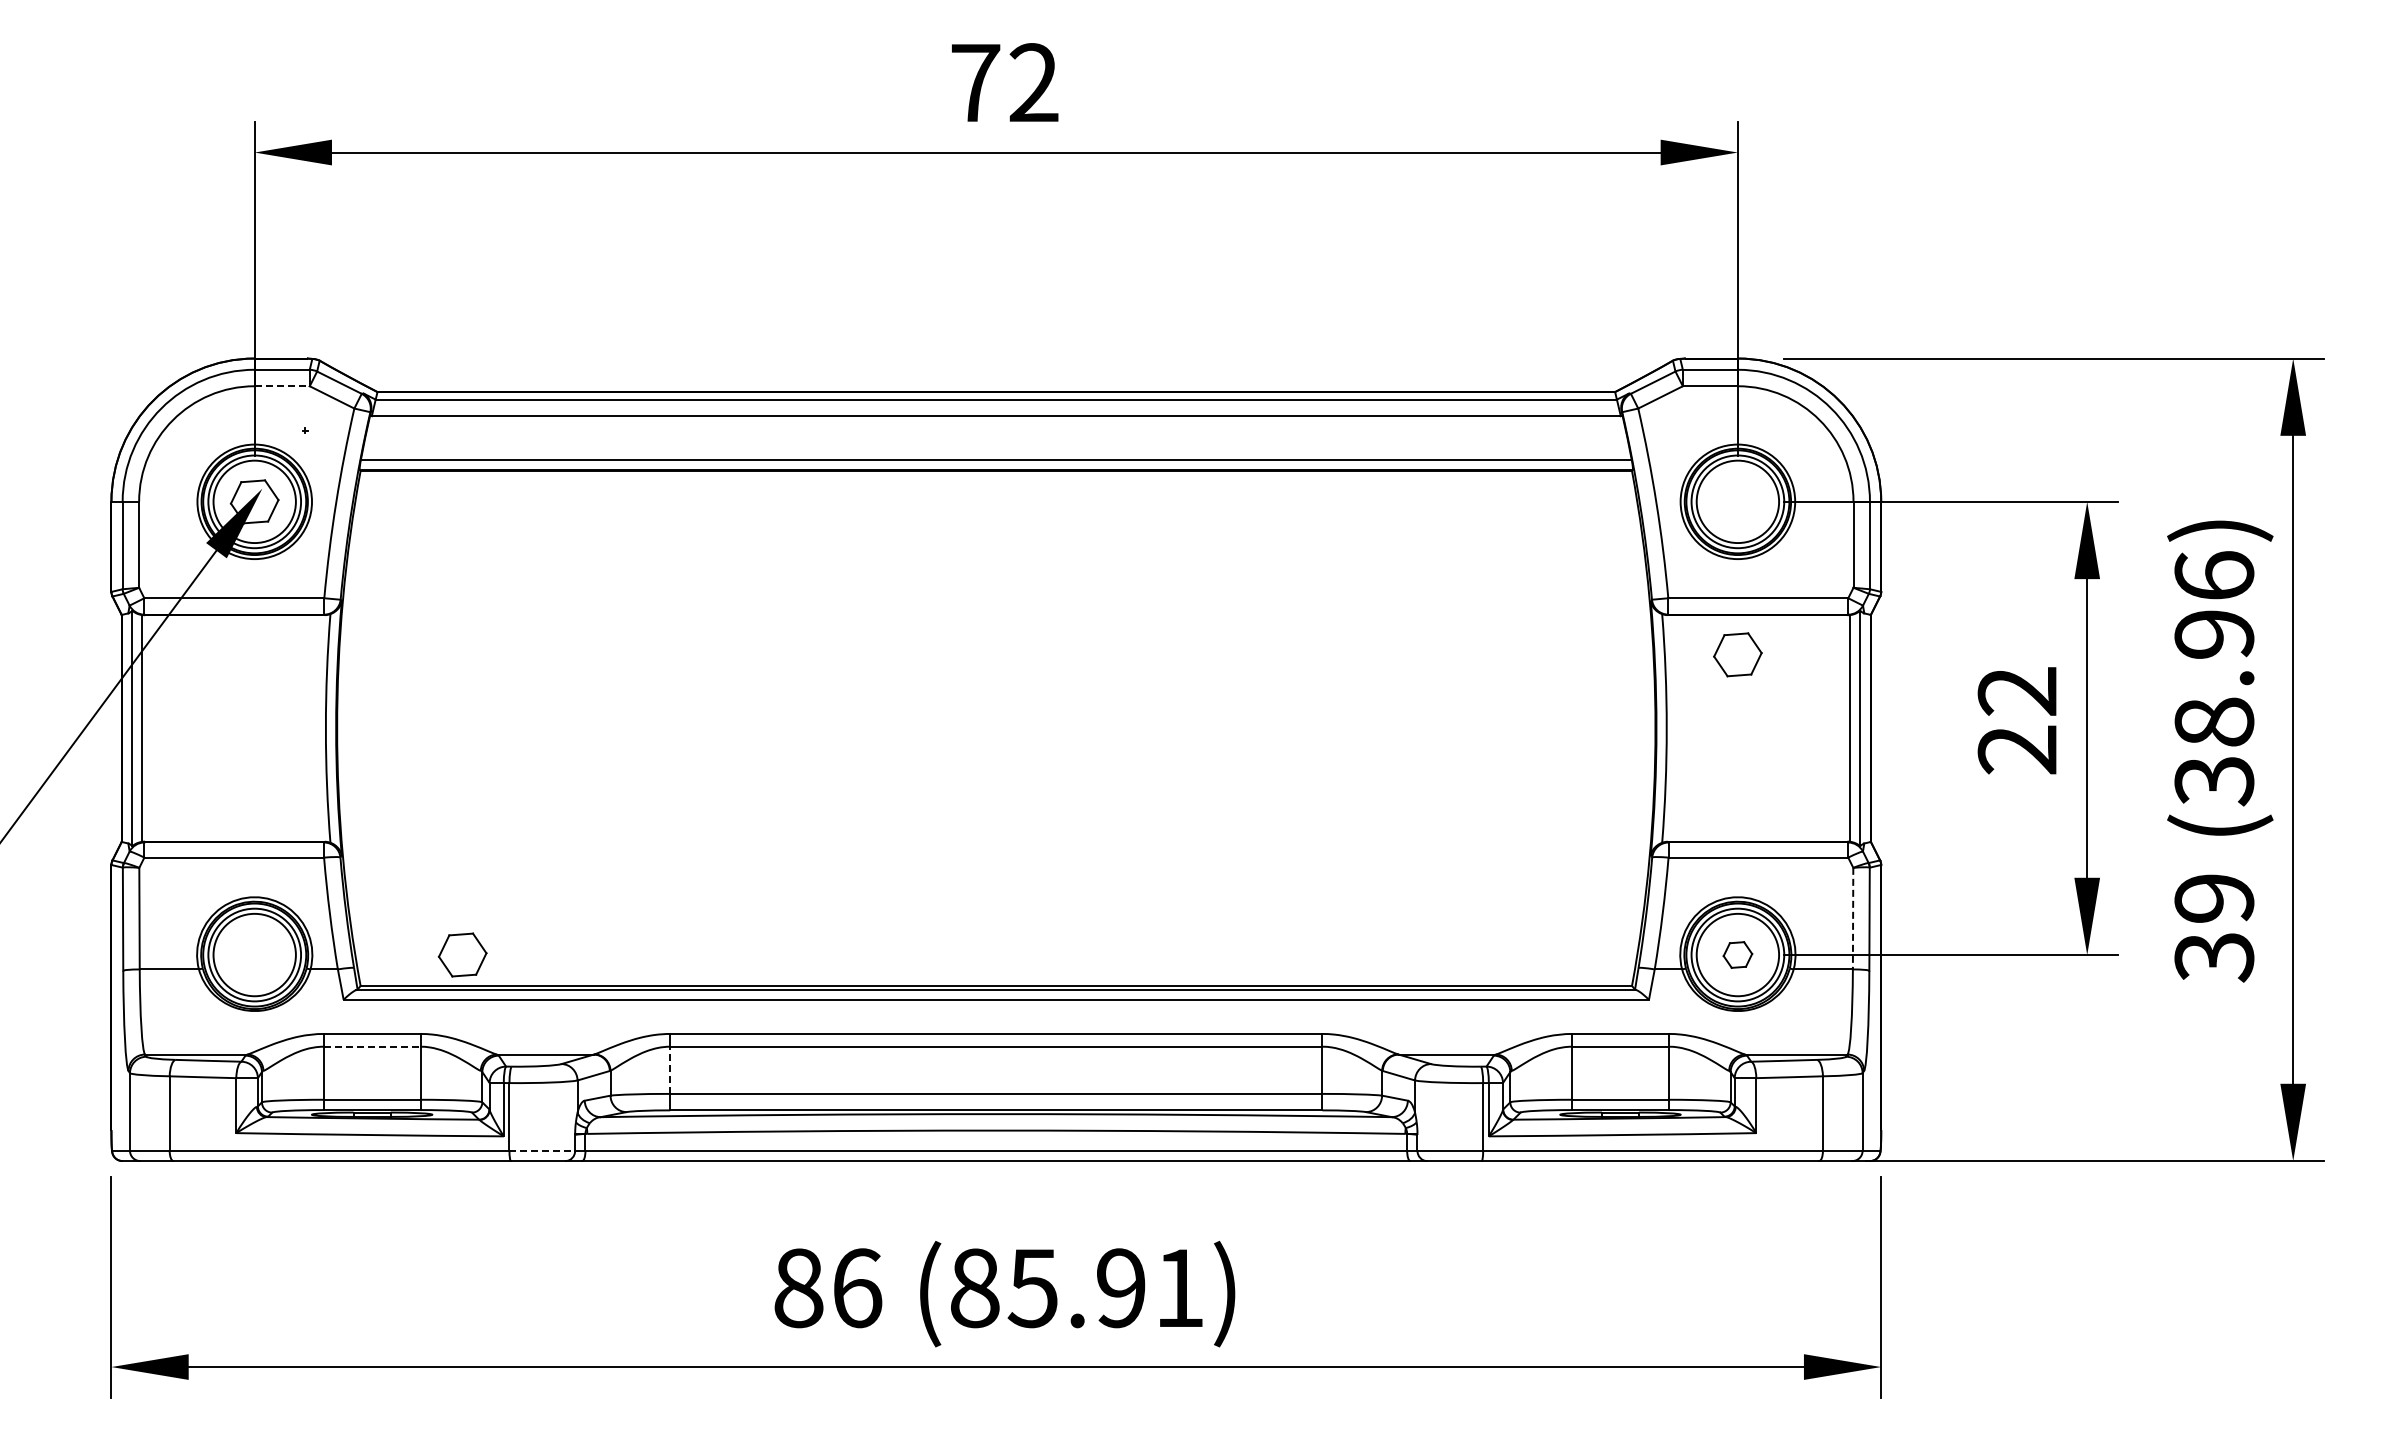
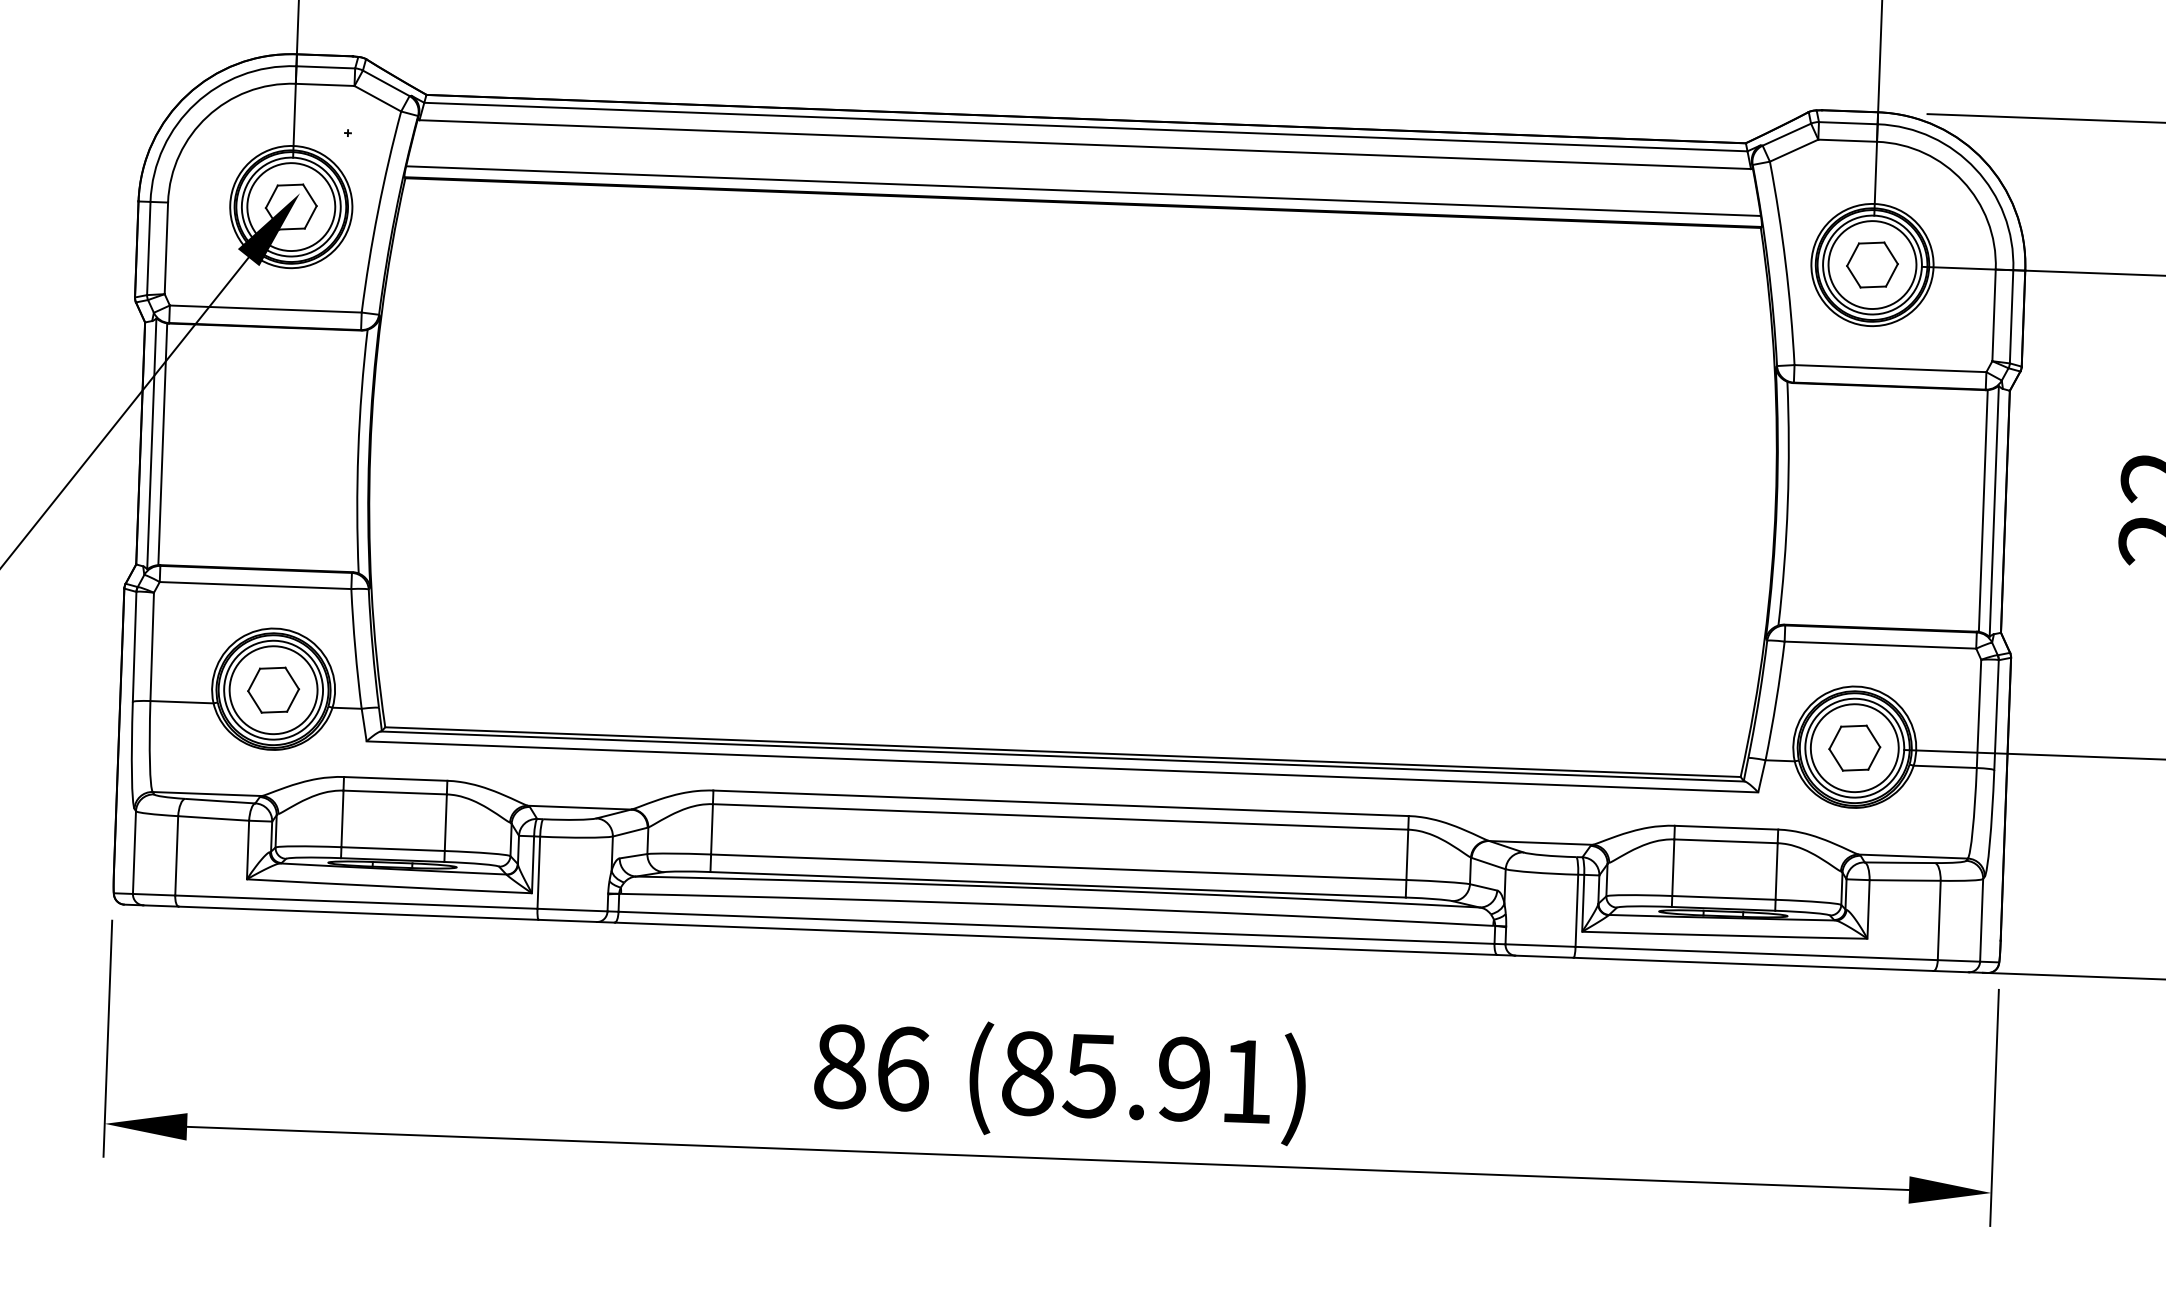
line: (282, 386) -> (325, 85), dashed -> solid
part: (1737, 654) -> (1872, 264), moved
line: (1853, 918) -> (1979, 713), dashed -> solid
part: (462, 954) -> (273, 689), moved
part: (1737, 954) -> (1854, 747), size x1.67
line: (372, 1046) -> (395, 792), dashed -> solid
line: (670, 1070) -> (712, 829), dashed -> solid
line: (542, 1150) -> (572, 909), dashed -> solid

